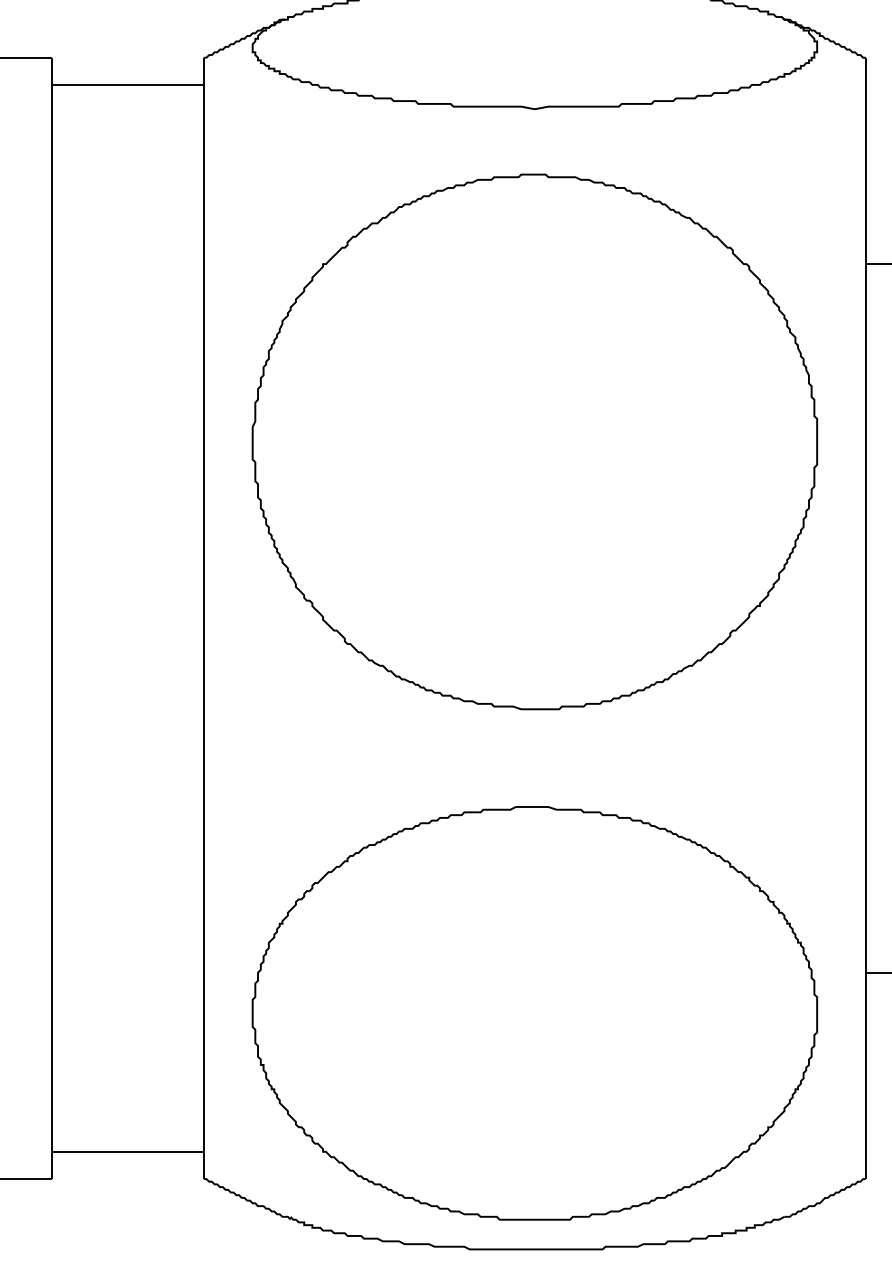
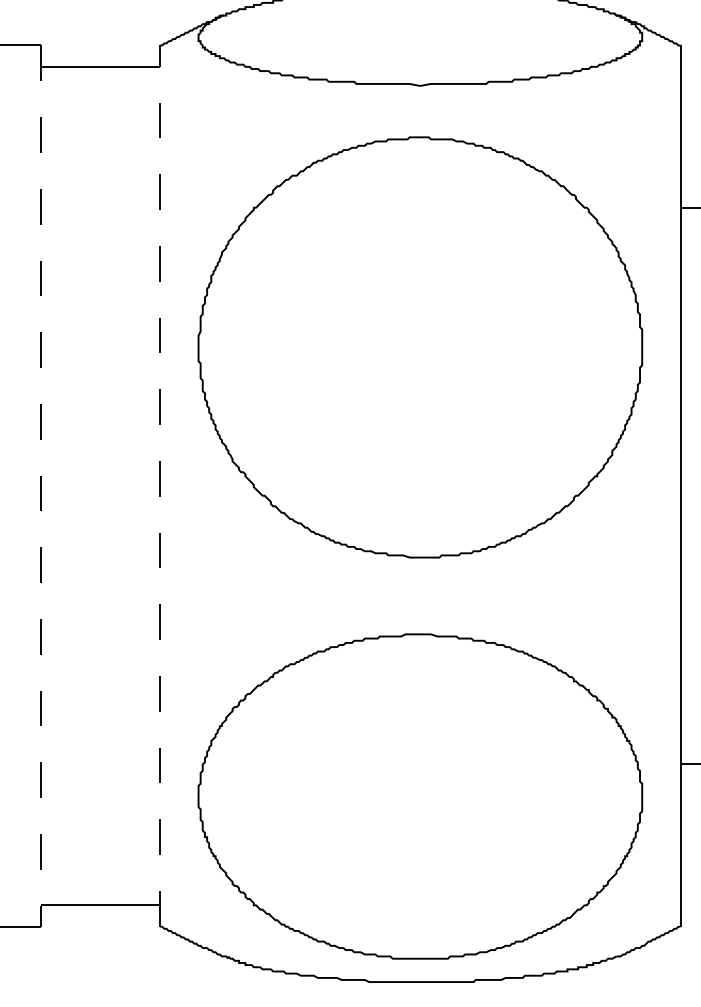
line: (51, 618) -> (40, 486), solid -> dashed
line: (204, 618) -> (160, 486), solid -> dashed

